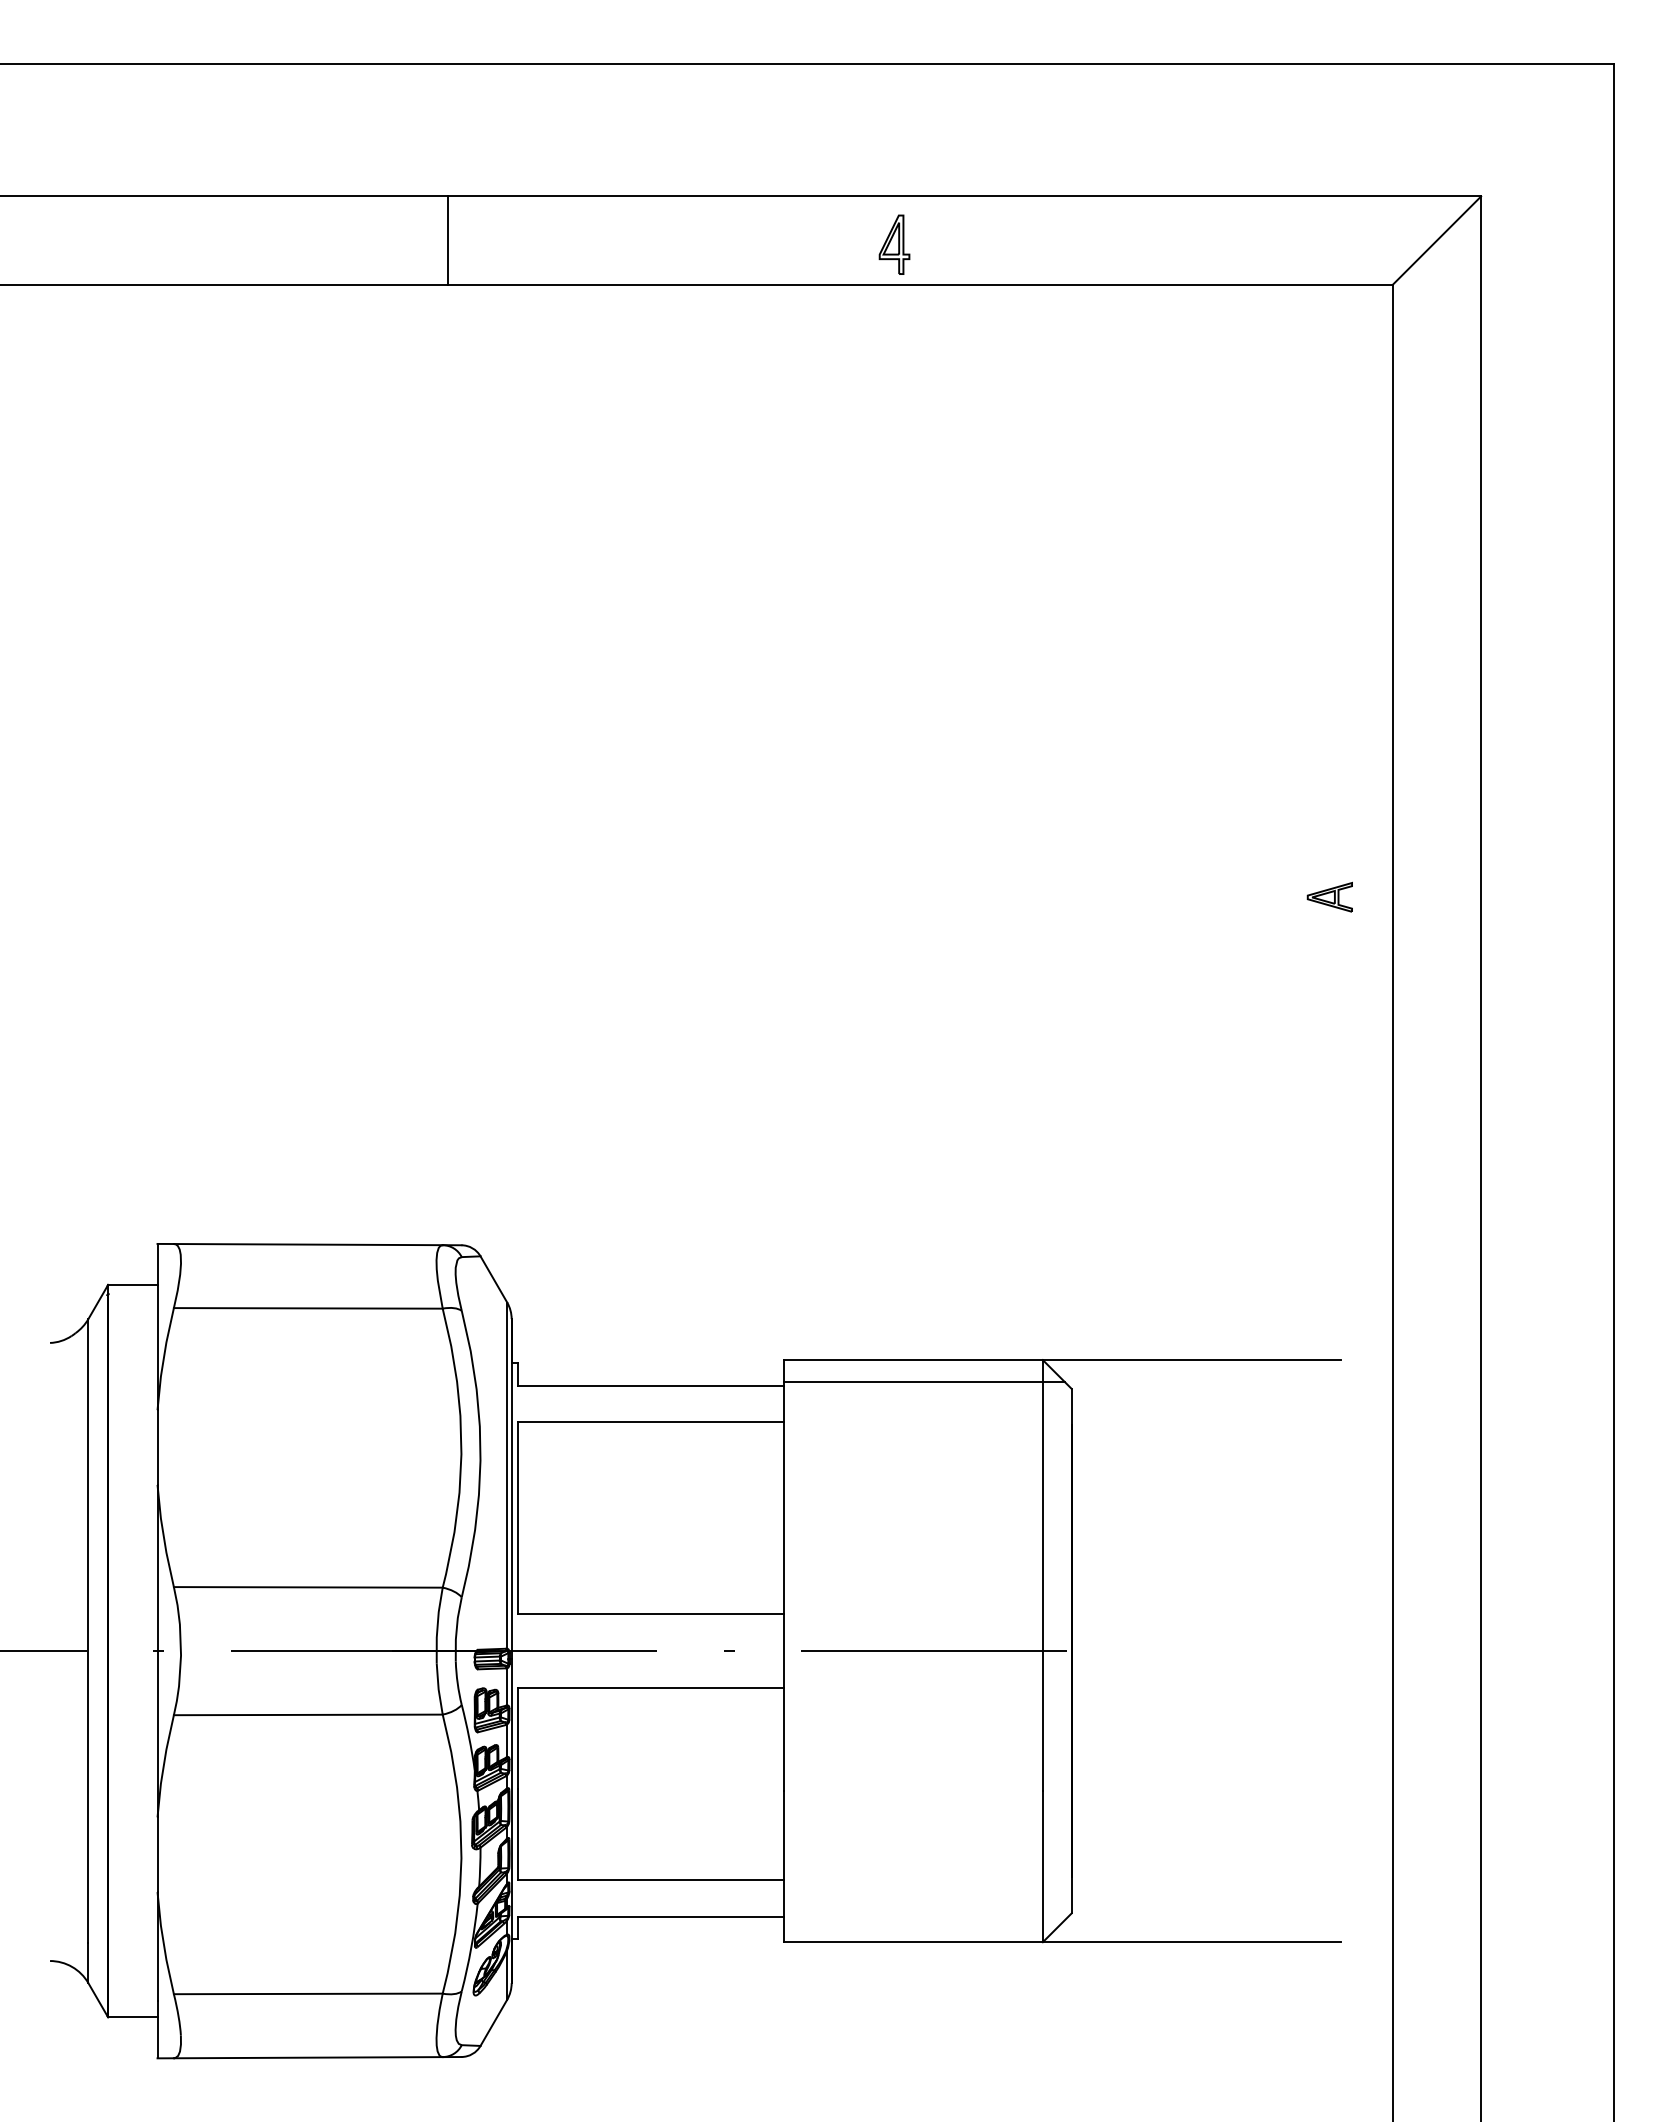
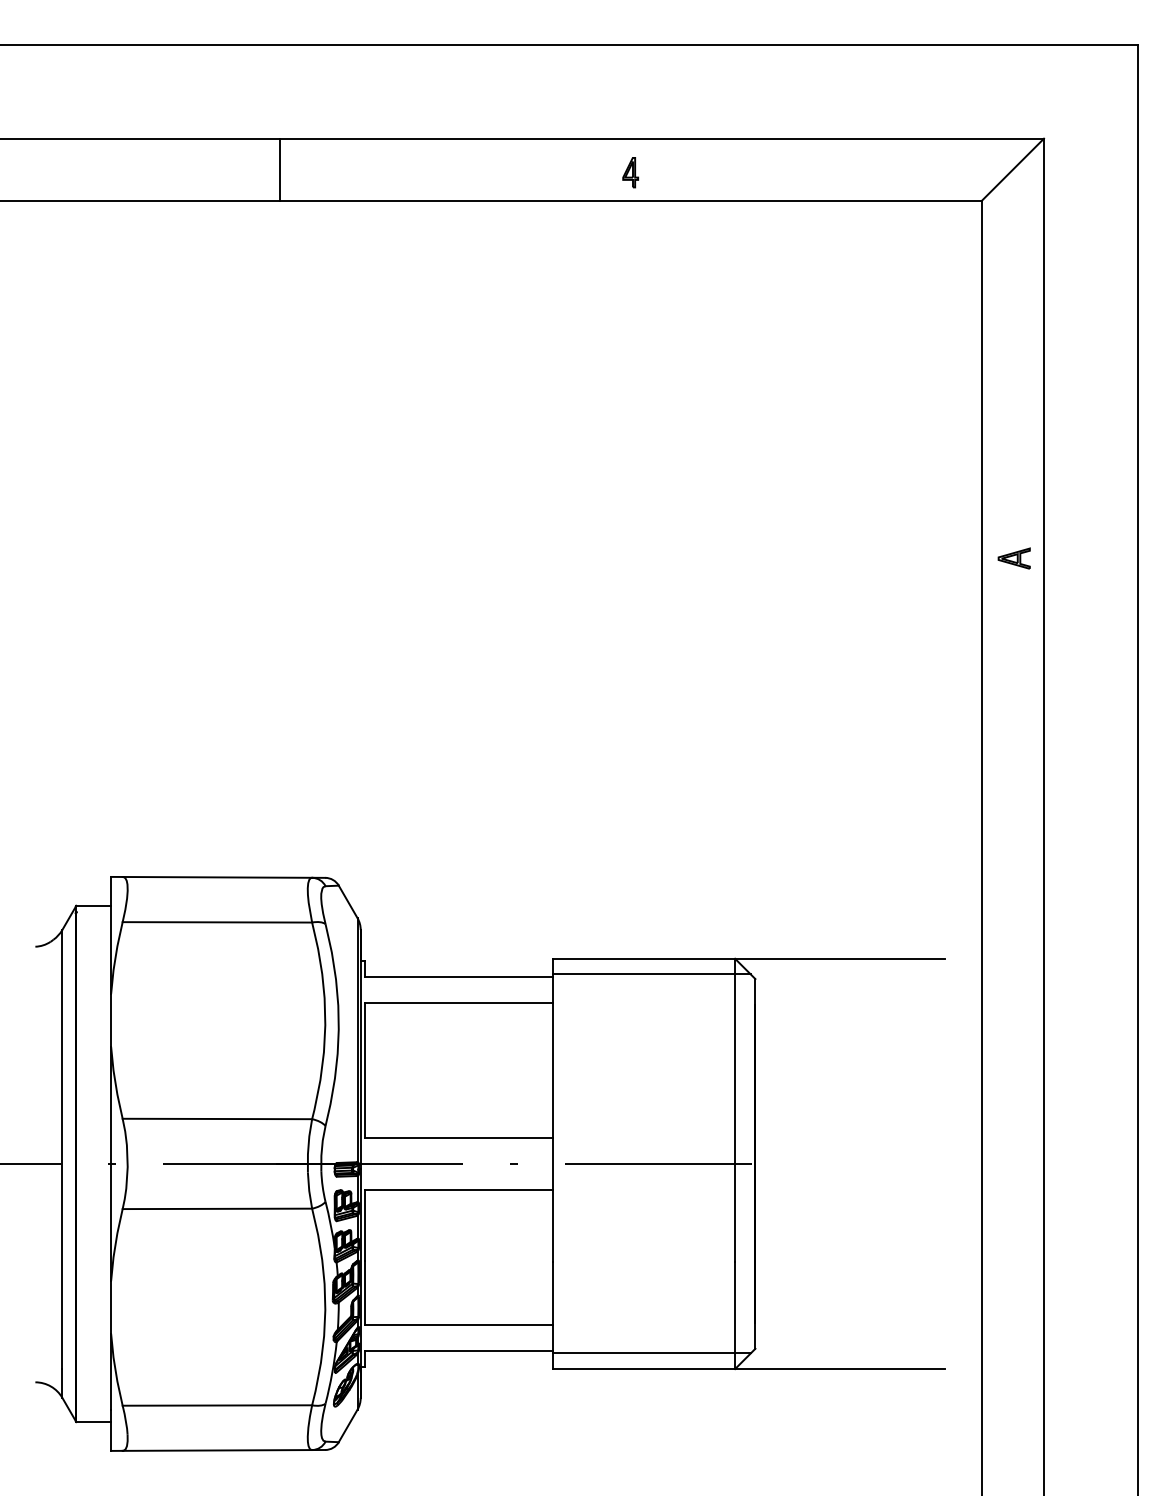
line: (447, 240) -> (279, 169), moved
part: (894, 244) -> (630, 172), size x0.71
part: (1329, 896) -> (1013, 558), moved
line: (924, 1920) -> (651, 1353), added

